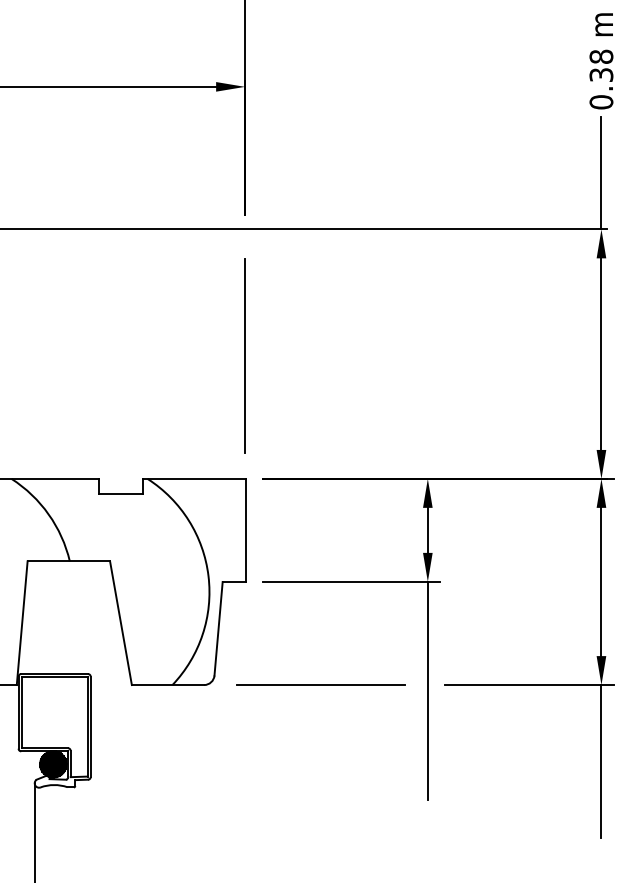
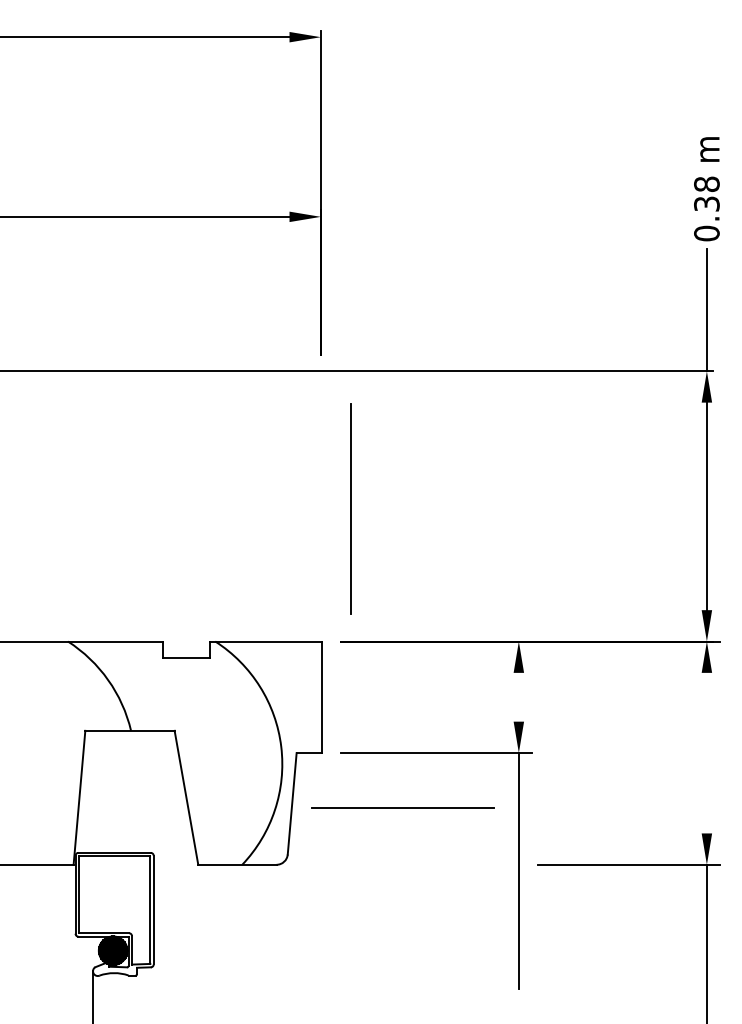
line: (244, 356) -> (350, 508), moved
line: (427, 529) -> (518, 696), removed
line: (601, 581) -> (706, 752), removed
line: (320, 684) -> (402, 807), moved

